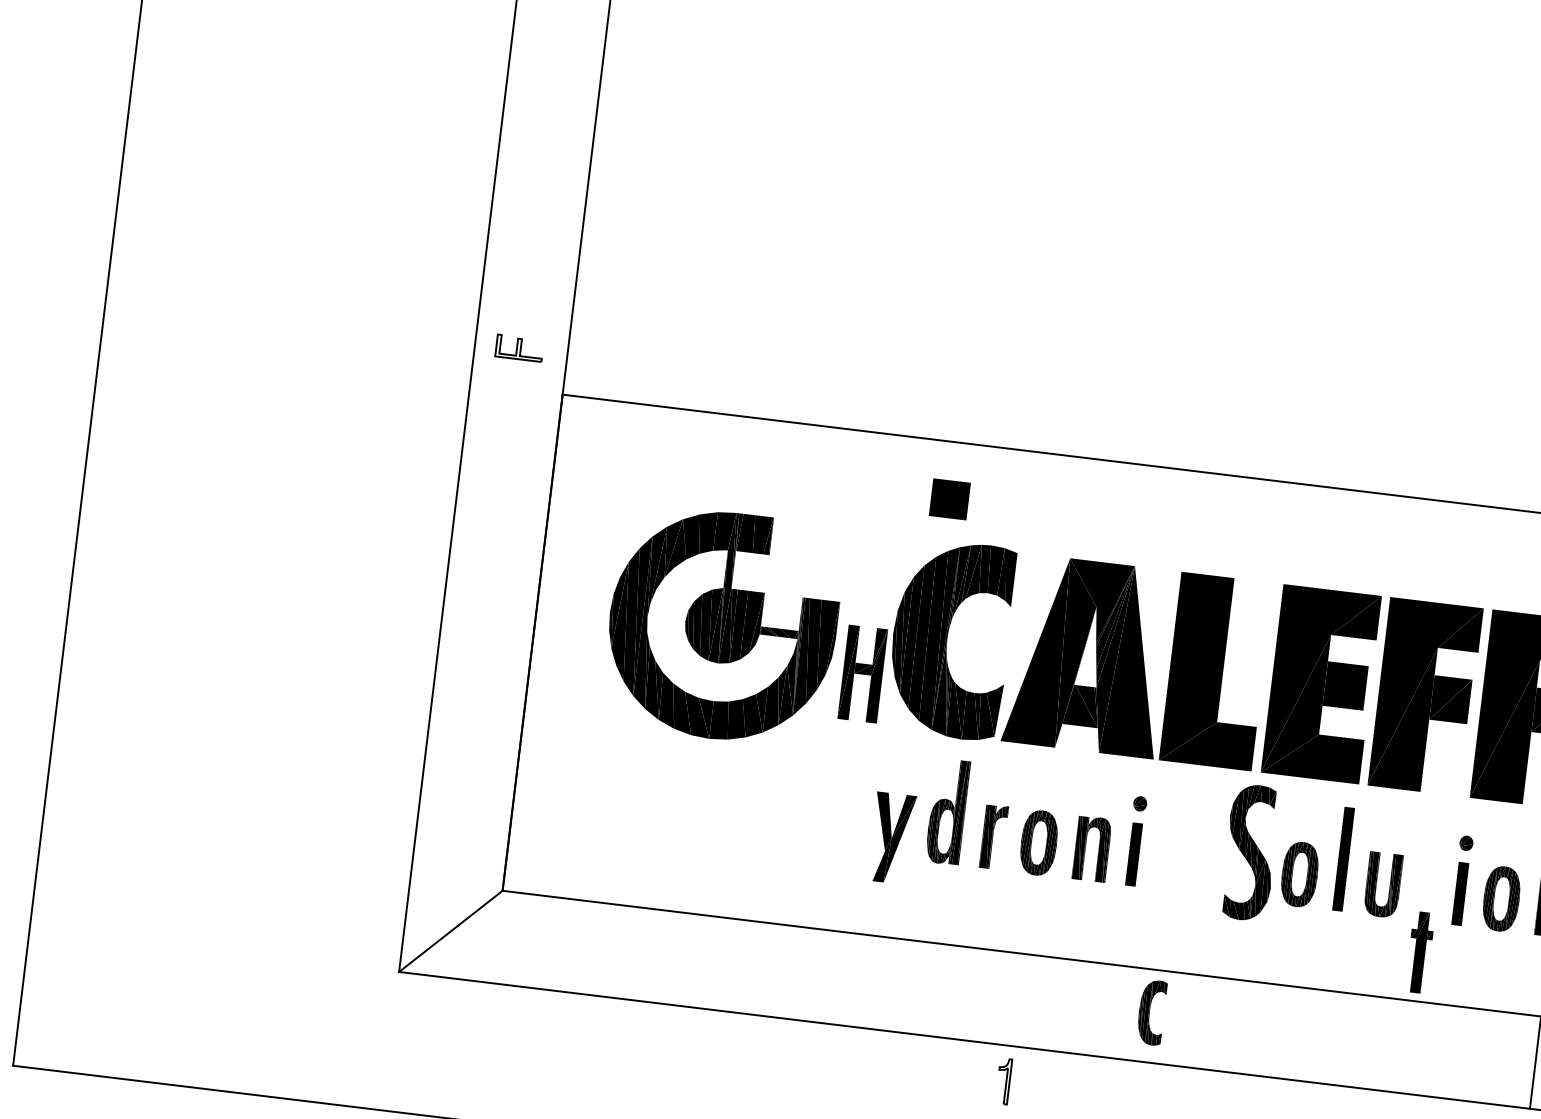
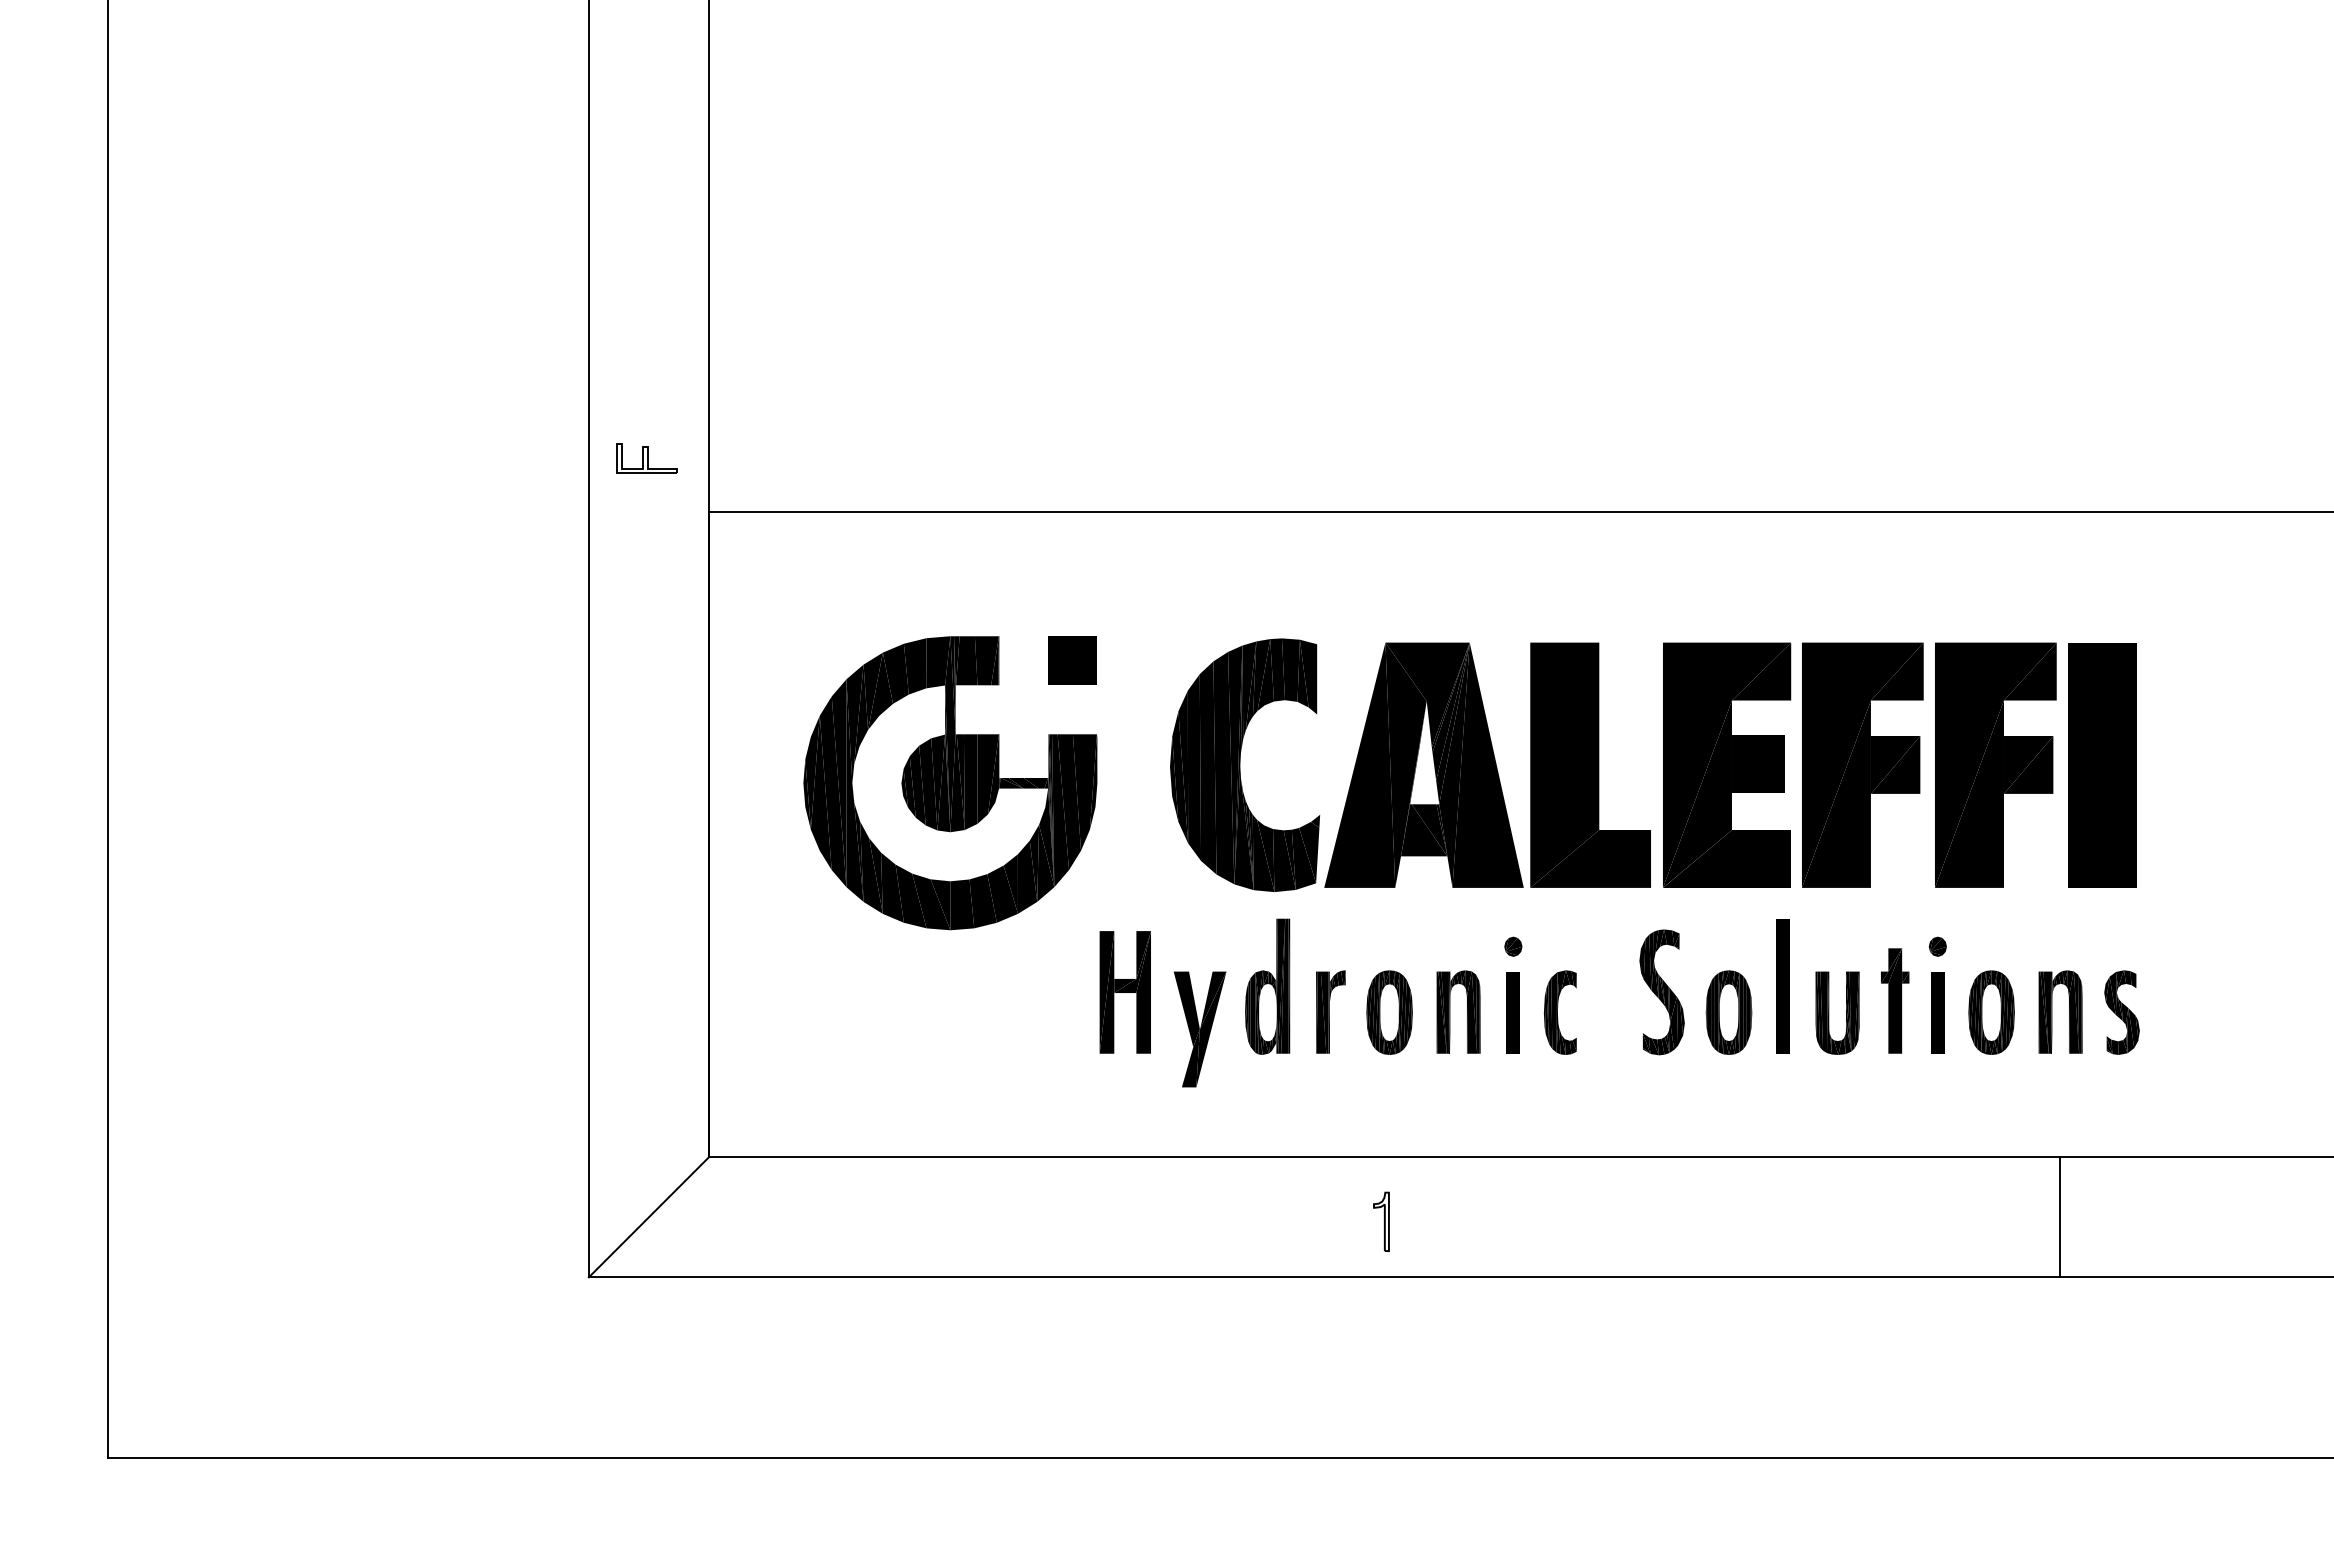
part: (949, 499) -> (1072, 660), moved
part: (862, 674) -> (1124, 992), moved
part: (1249, 852) -> (1661, 992), size x0.71
part: (1420, 952) -> (1895, 1000), moved
part: (1151, 1012) -> (1560, 1012), moved
part: (1003, 1081) -> (1381, 1221), moved

